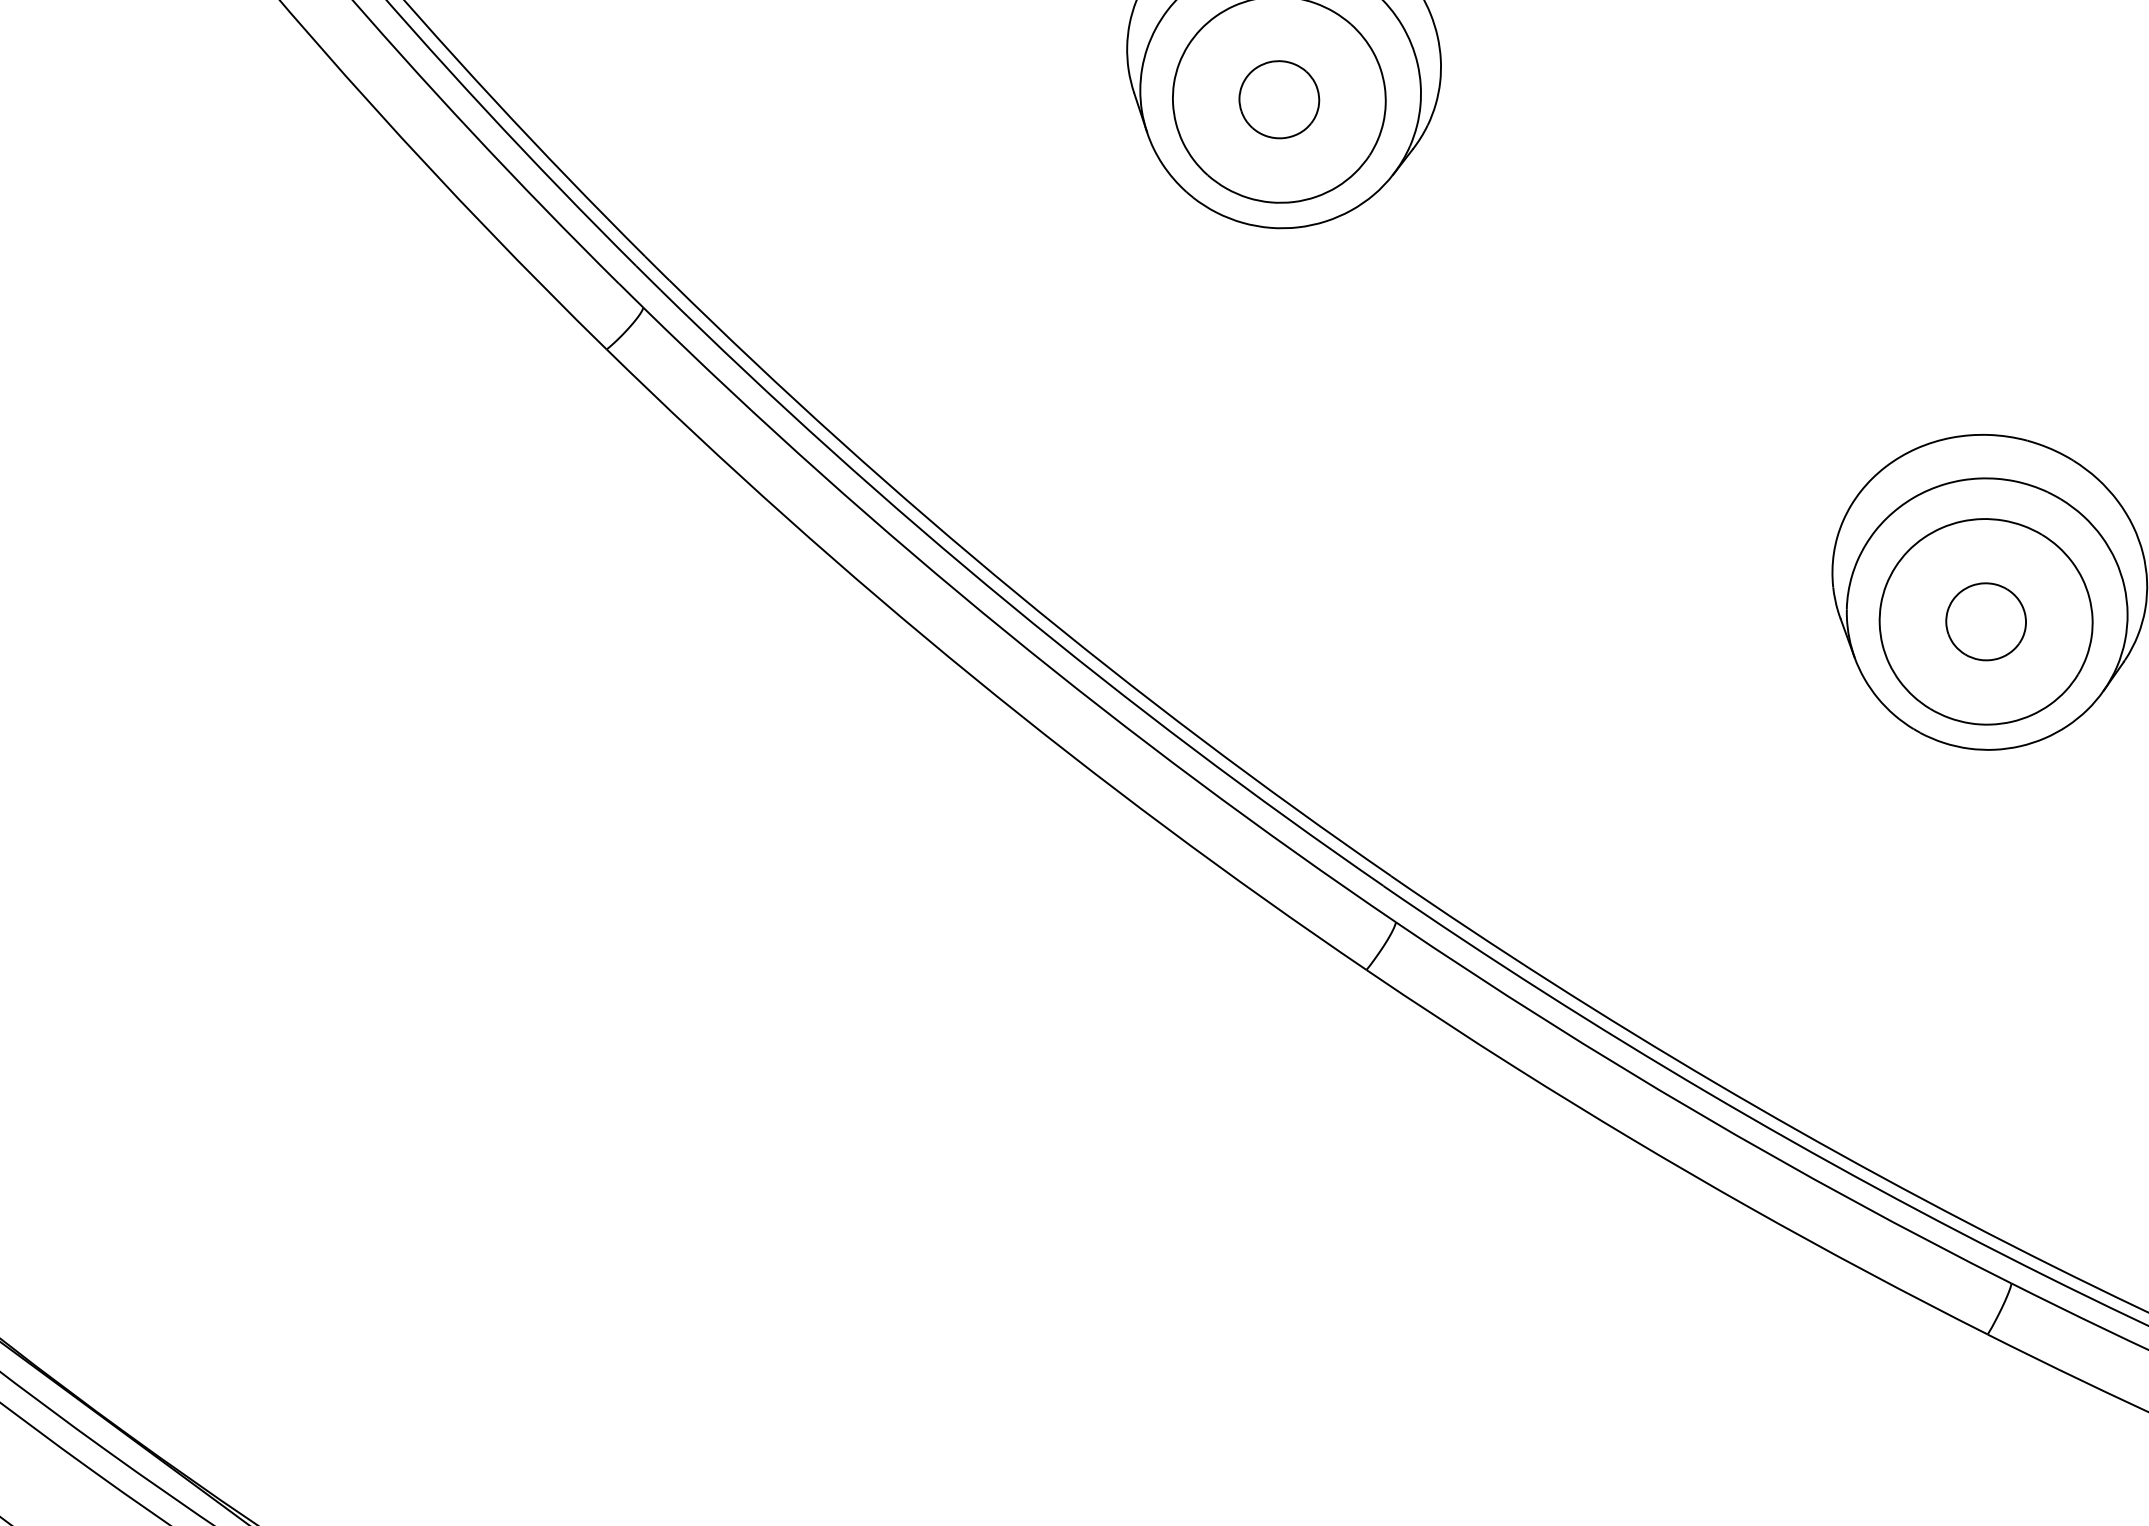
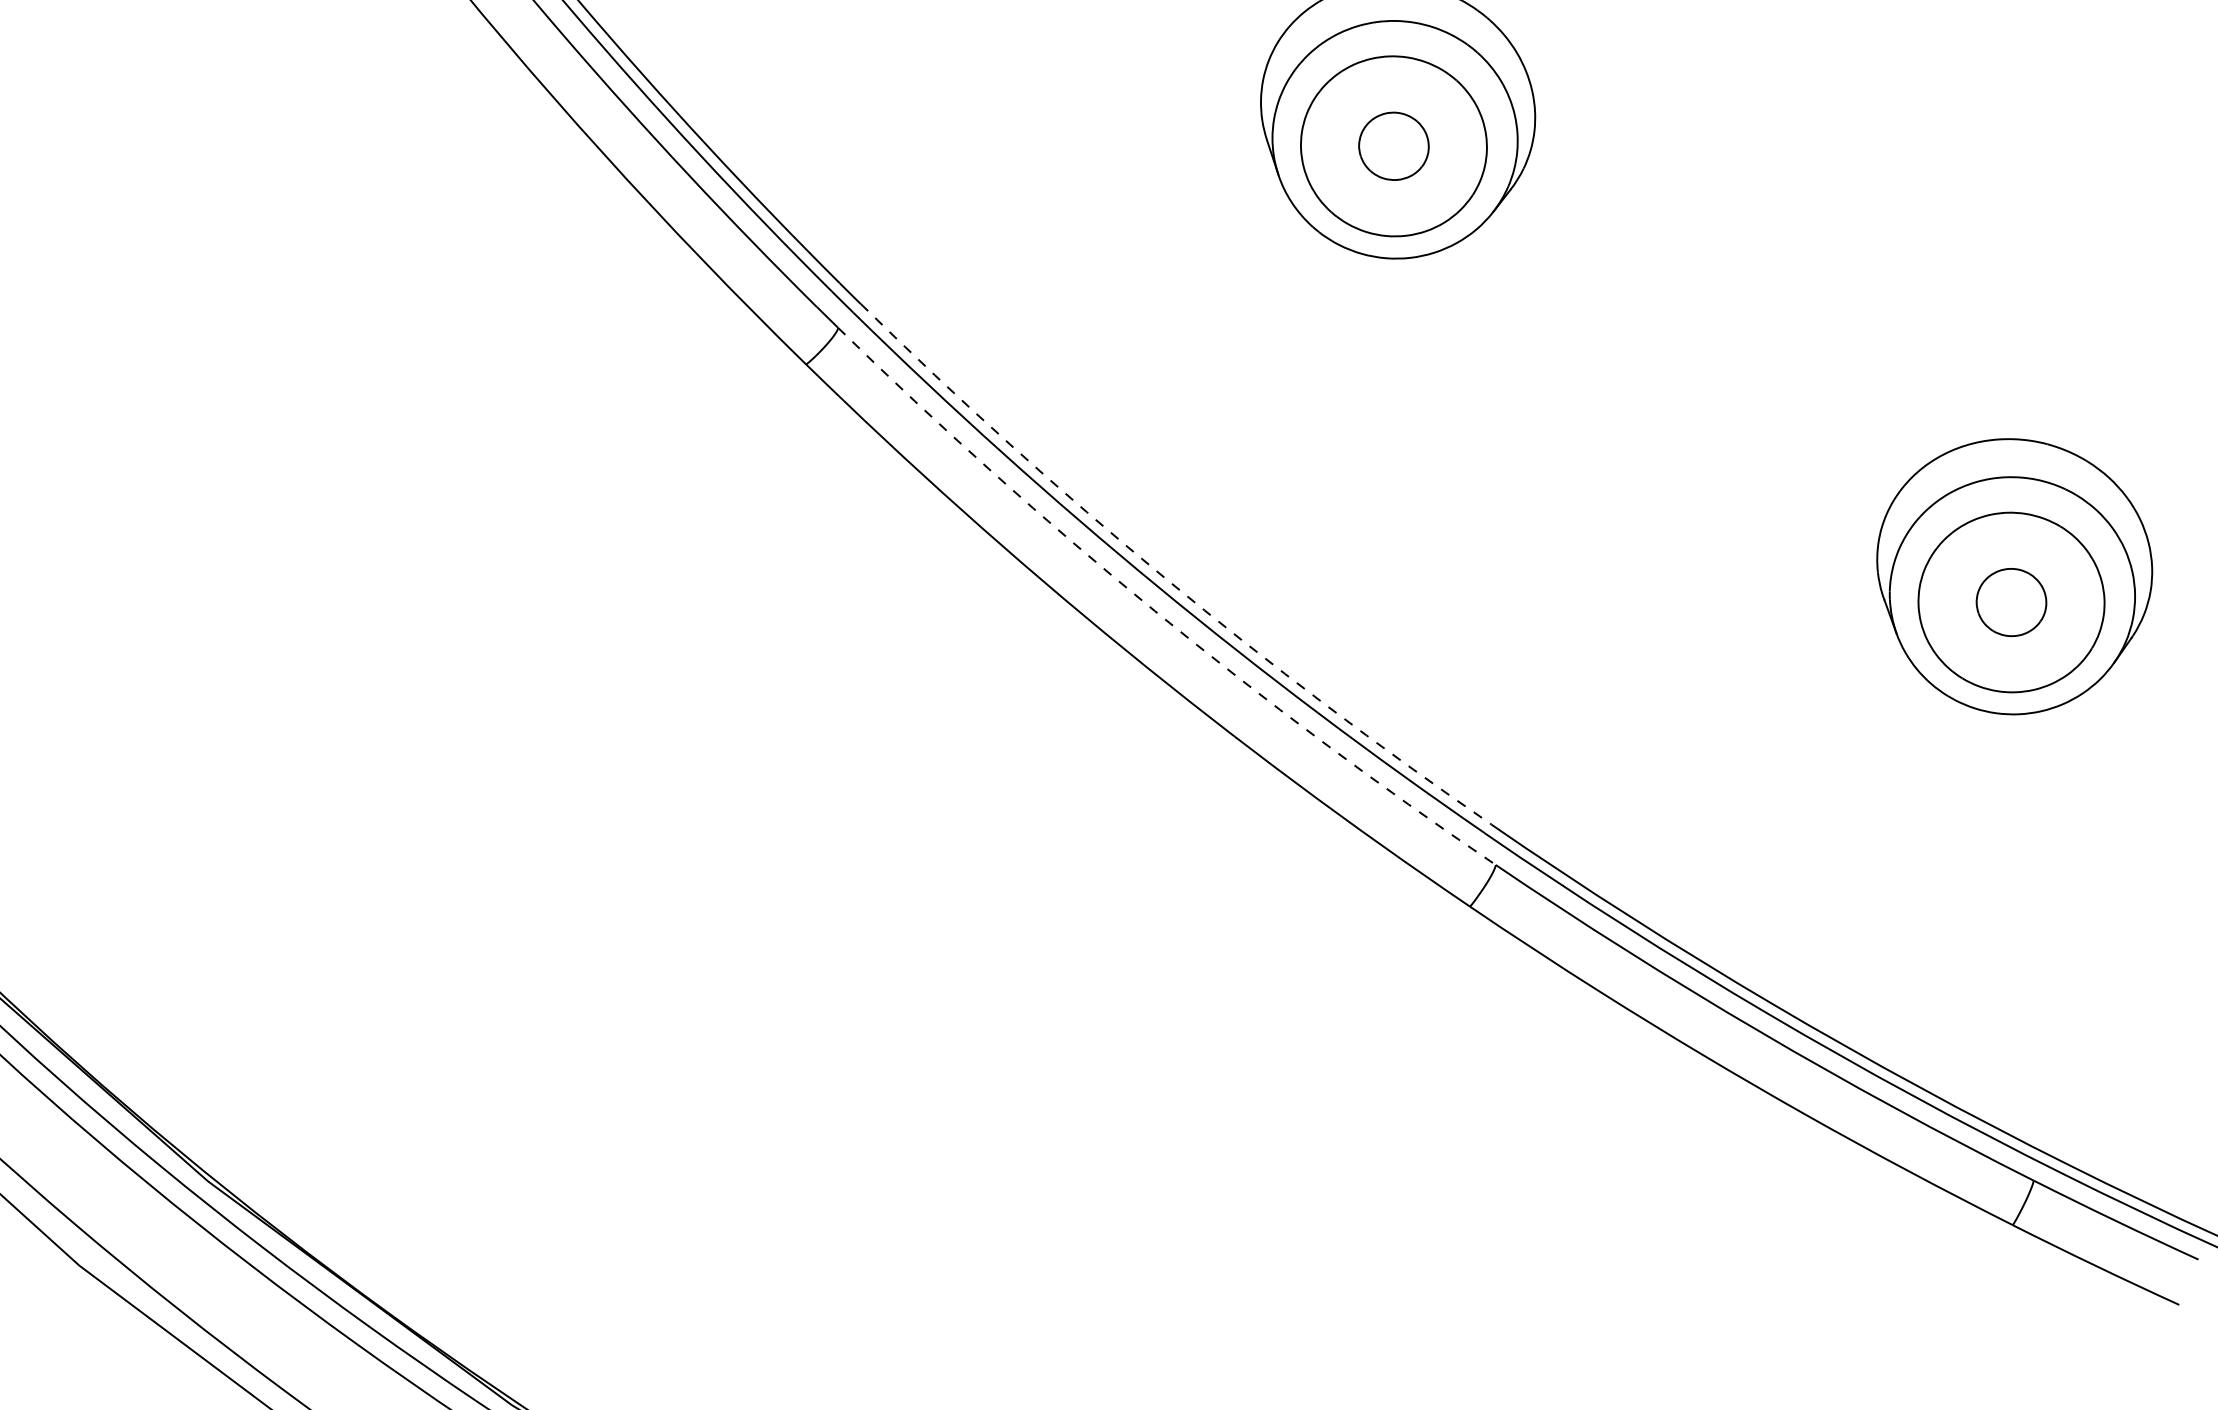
arc: (1017, 594) -> (1165, 578), solid -> dashed
arc: (1005, 632) -> (1154, 611), solid -> dashed

